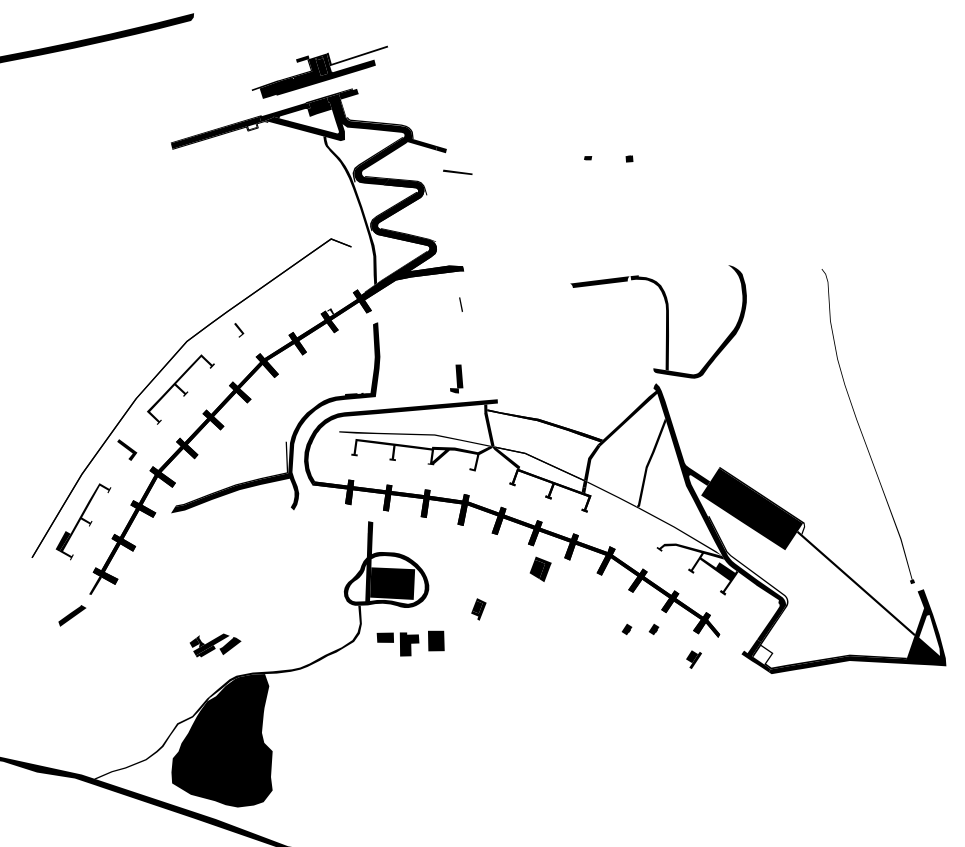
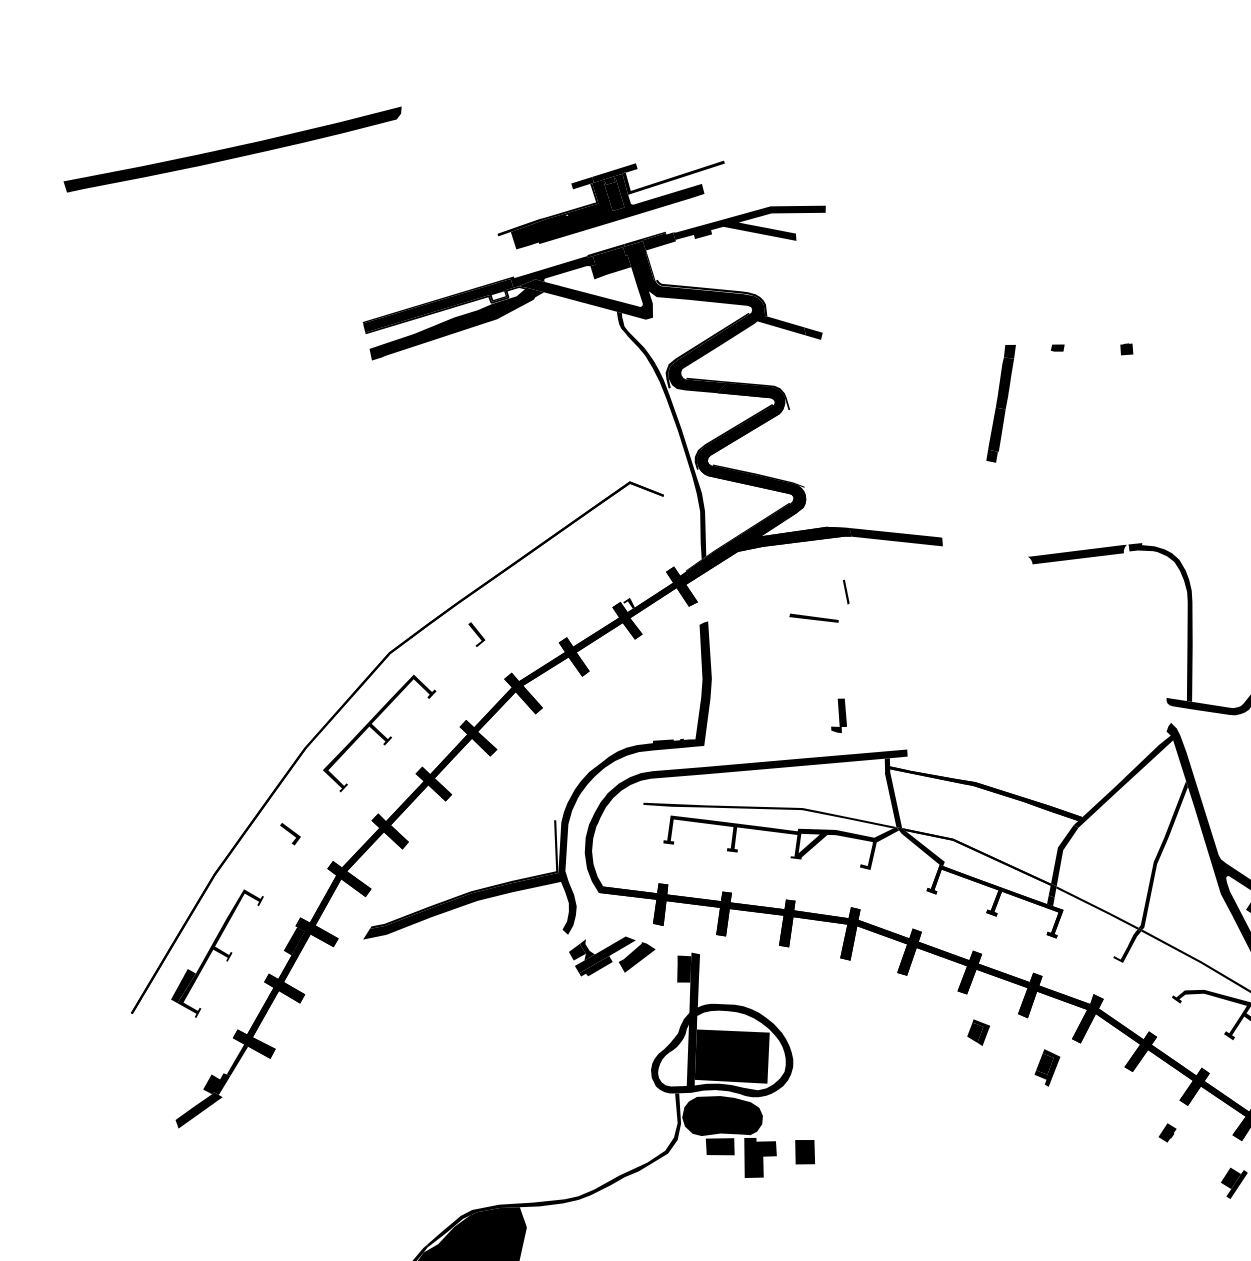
fill: (321, 53) -> (613, 173), added
fill: (402, 82) -> (748, 222), added
fill: (226, 143) -> (455, 323), added
line: (457, 171) -> (813, 616), moved
part: (553, 191) -> (1000, 403), added
fill: (491, 271) -> (896, 536), added
part: (456, 378) -> (838, 714), size x0.71
part: (127, 449) -> (290, 833), size x0.62
fill: (129, 513) -> (294, 939), added
fill: (629, 517) -> (1126, 946), added
fill: (363, 530) -> (683, 968), added
part: (540, 568) -> (978, 1031), size x0.62
fill: (82, 599) -> (215, 1083), added
part: (478, 609) -> (1046, 1068), moved
fill: (386, 619) -> (722, 1116), added
part: (626, 629) -> (1121, 1132), removed
part: (436, 640) -> (805, 1151), size x0.71
part: (215, 645) -> (612, 956), moved

